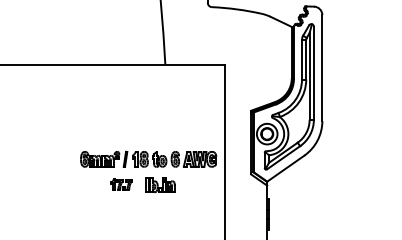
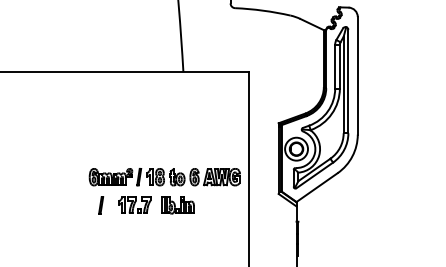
part: (90, 184) -> (100, 205), added
part: (121, 184) -> (134, 205), size x1.43

